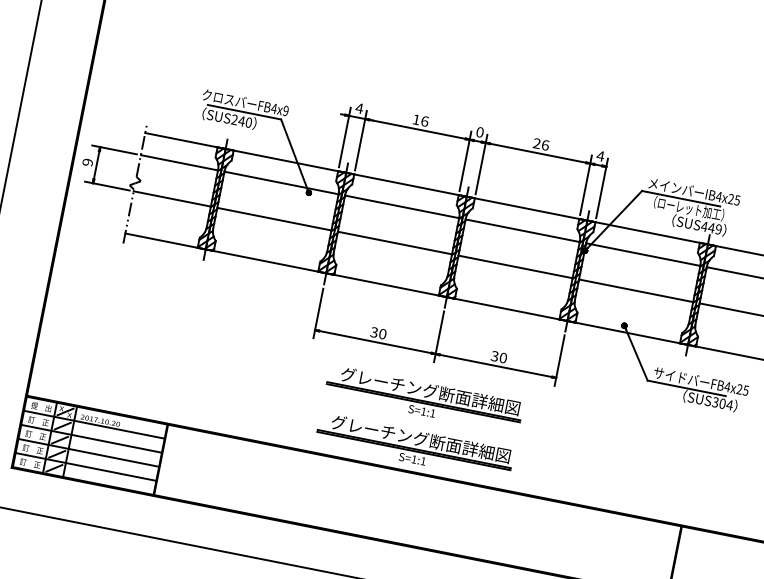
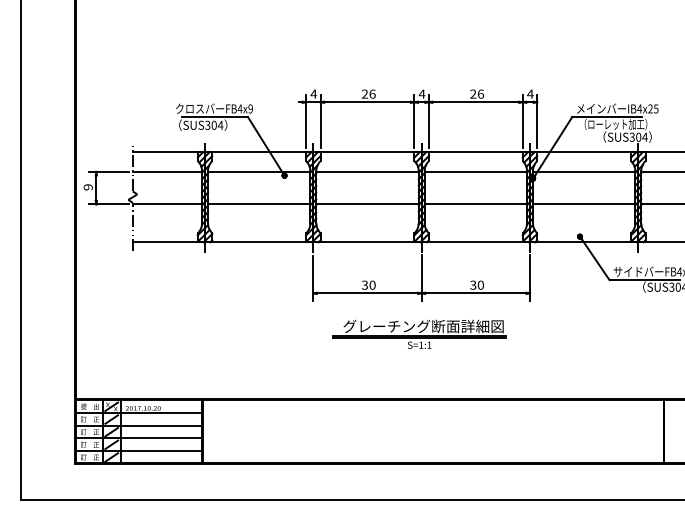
text: (416, 118) -> (364, 93), 16 -> 26
text: (242, 120) -> (214, 124), SUS240 -> SUS304
text: (479, 131) -> (421, 93), 0 -> 4
text: (711, 227) -> (638, 136), SUS449 -> SUS304
part: (414, 446) -> (419, 376), removed

